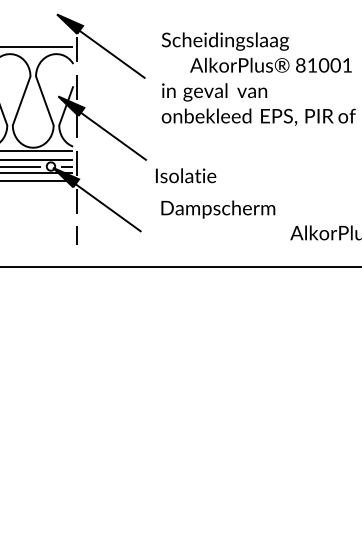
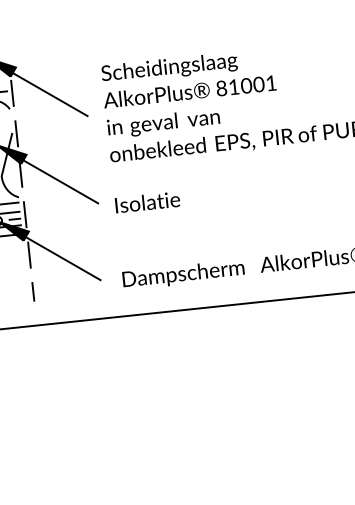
text: (270, 64) -> (189, 90), moved
text: (186, 175) -> (148, 201), moved
text: (218, 209) -> (183, 274), moved

